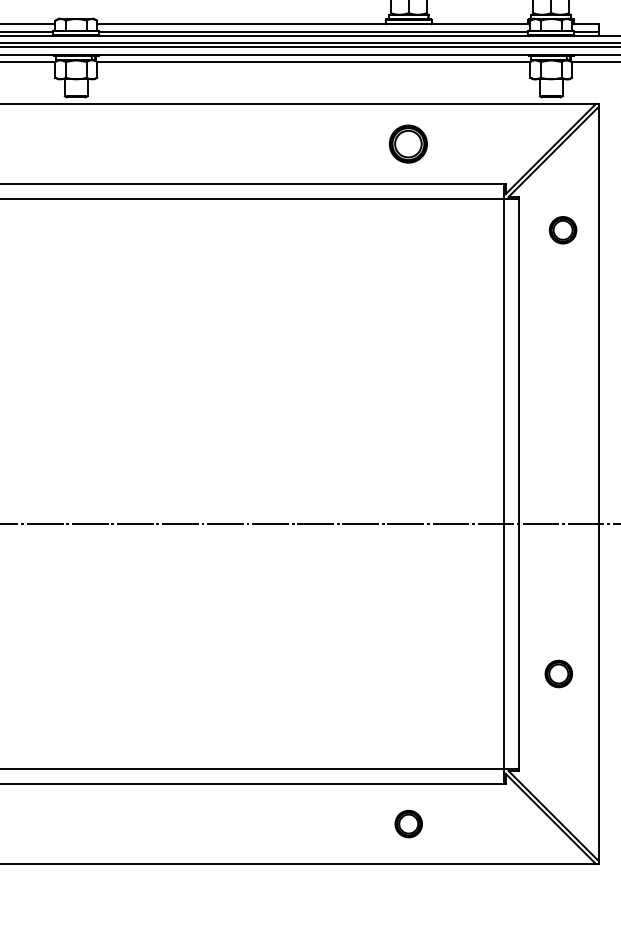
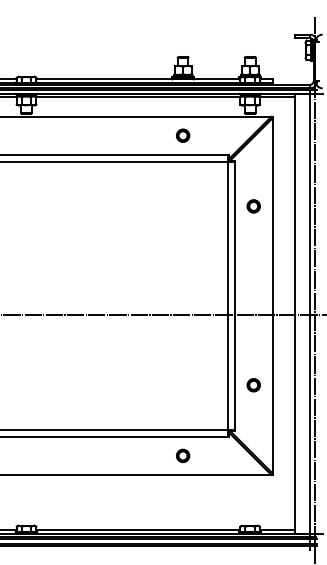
part: (409, 143) -> (183, 135), size x0.71
part: (562, 230) -> (253, 206), moved

